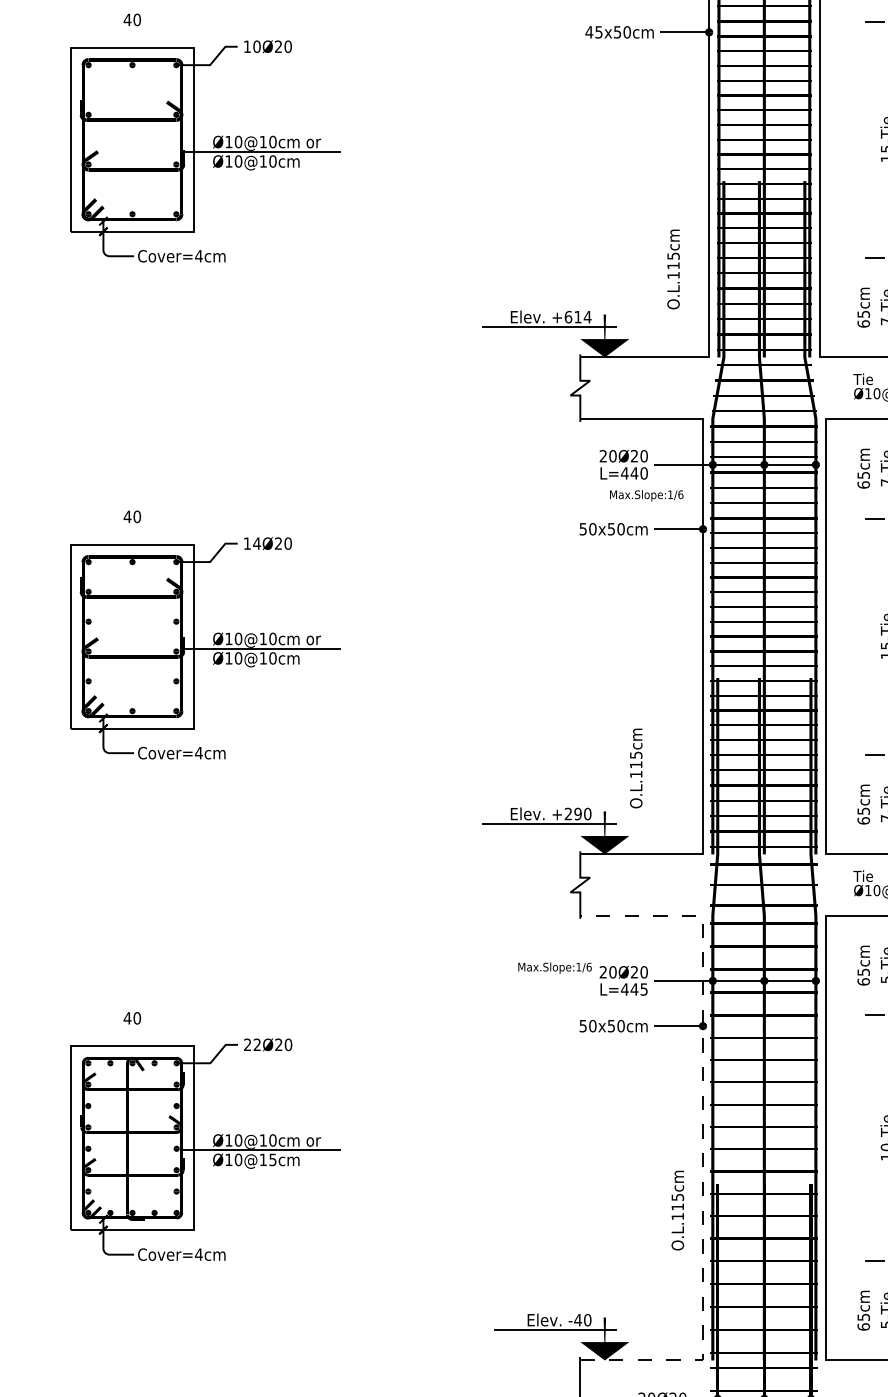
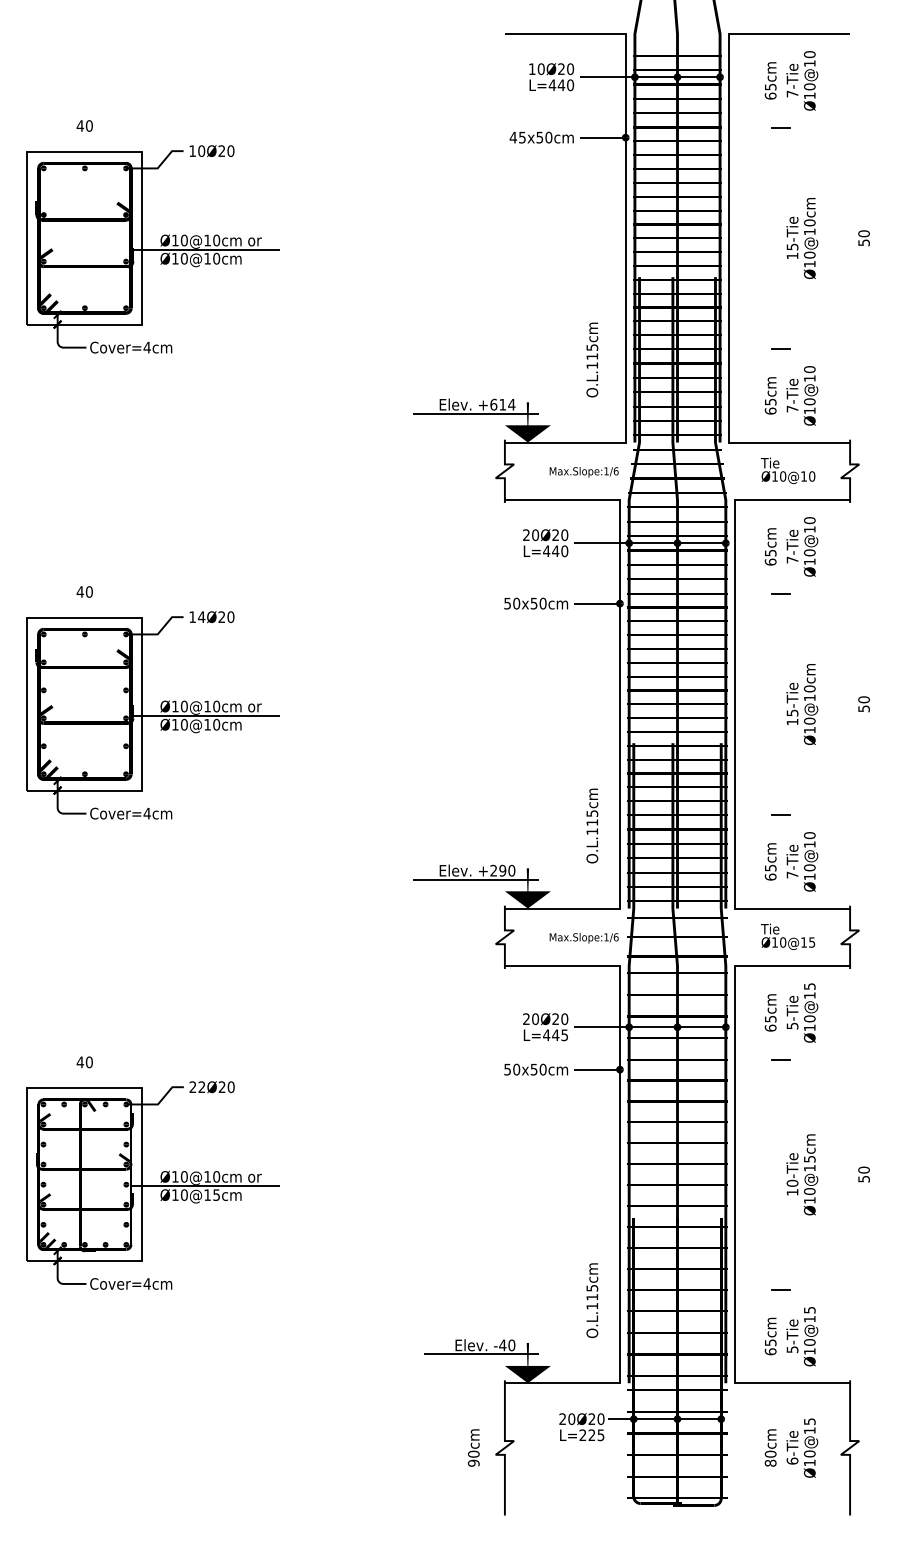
text: (645, 496) -> (583, 472), moved
text: (636, 767) -> (592, 825), moved
text: (554, 968) -> (583, 938), moved
line: (702, 1137) -> (619, 1174), dashed -> solid
text: (677, 1210) -> (592, 1300), moved

